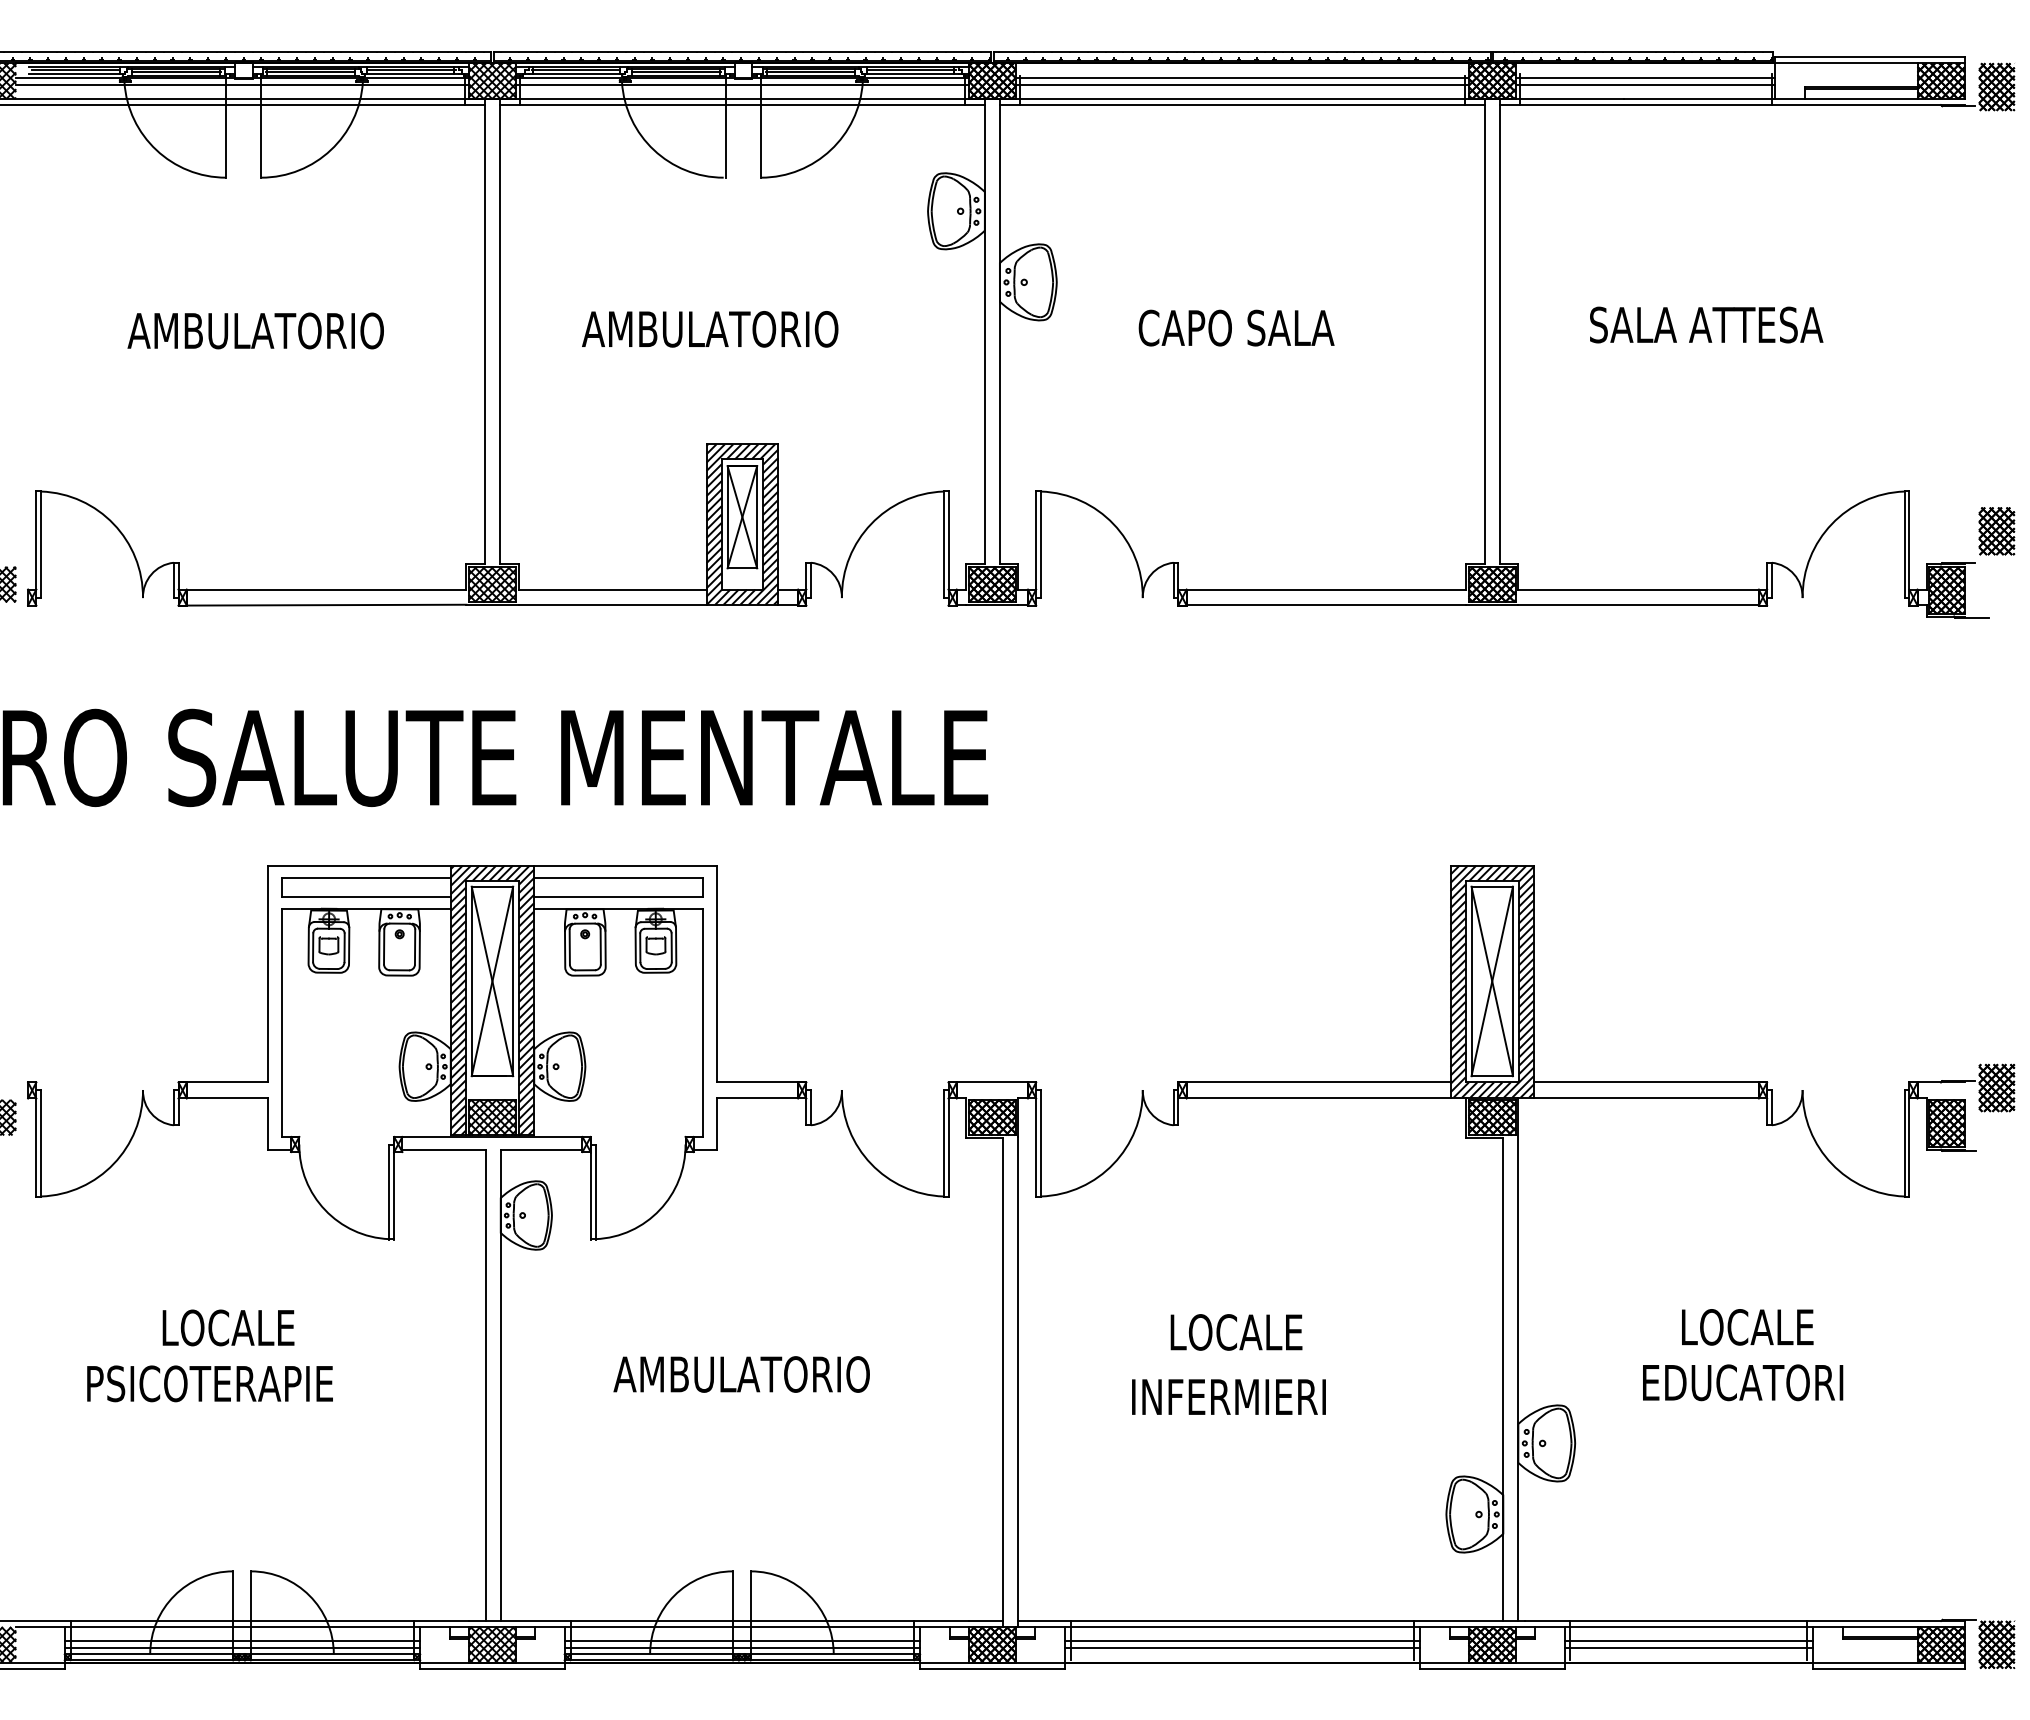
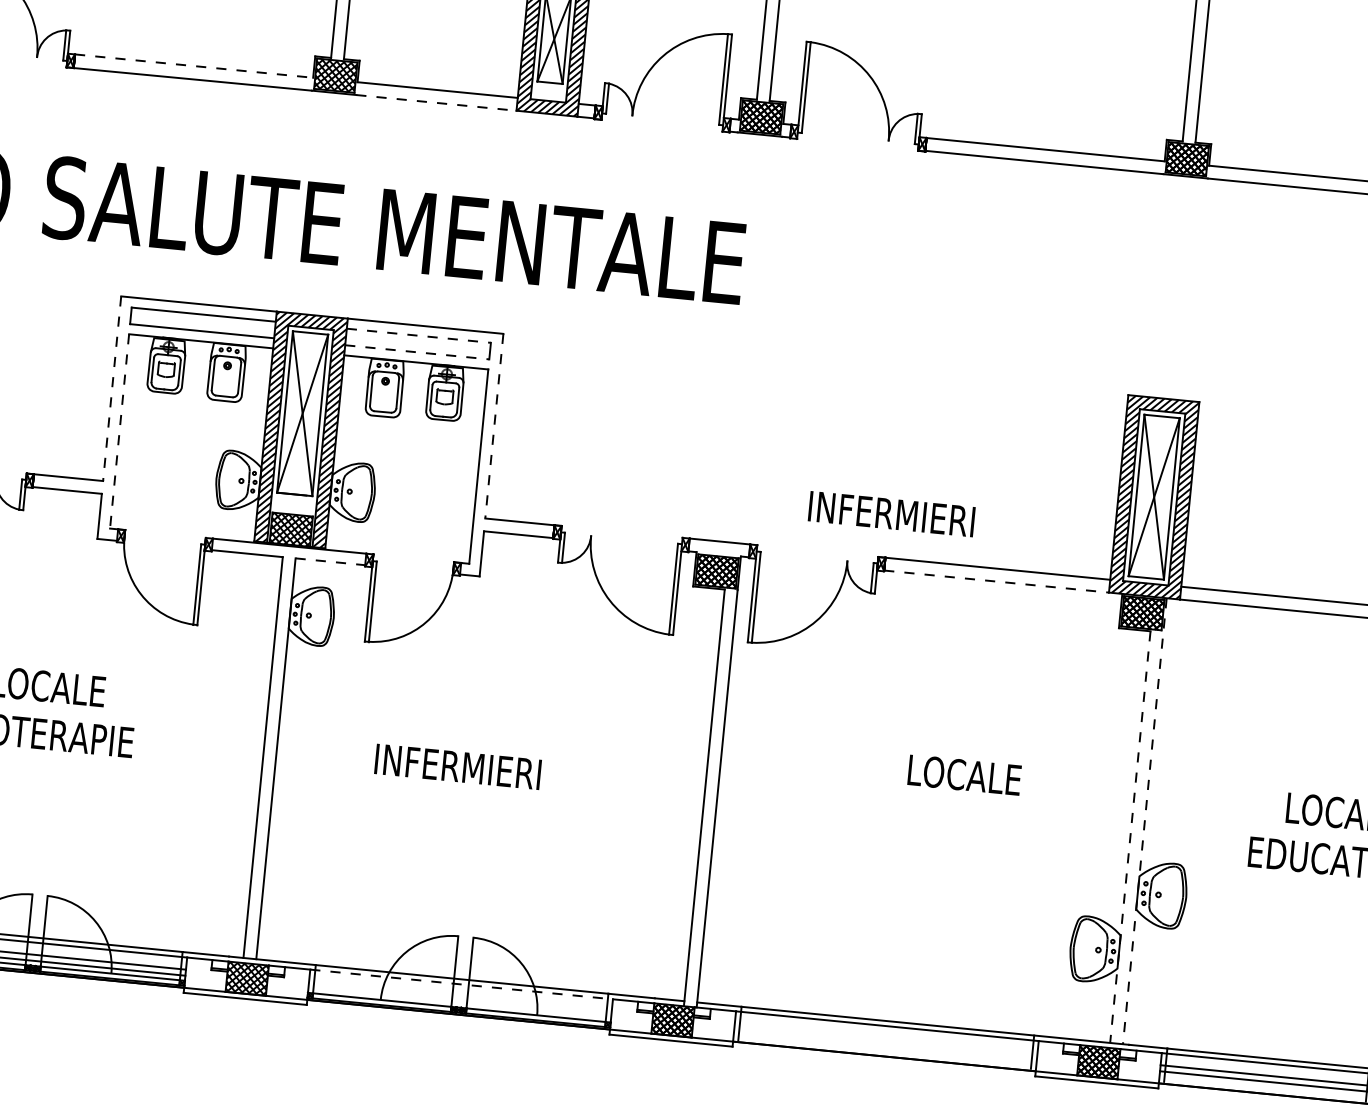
line: (326, 589) -> (194, 66), solid -> dashed
line: (613, 604) -> (437, 102), solid -> dashed
line: (618, 877) -> (418, 335), solid -> dashed
line: (618, 896) -> (417, 351), solid -> dashed
line: (268, 974) -> (112, 389), solid -> dashed
line: (716, 974) -> (494, 426), solid -> dashed
line: (281, 1023) -> (119, 431), solid -> dashed
line: (1318, 1097) -> (996, 581), solid -> dashed
line: (541, 1150) -> (330, 561), solid -> dashed
text: (1236, 1332) -> (964, 775), moved
line: (1518, 1359) -> (1144, 821), solid -> dashed
text: (741, 1374) -> (481, 769), AMBULATORIO -> INFERMIERI
line: (1503, 1379) -> (1130, 837), solid -> dashed
text: (1228, 1396) -> (891, 513), moved
line: (742, 1627) -> (461, 984), solid -> dashed
line: (742, 1641) -> (460, 996), removed
line: (1242, 1641) -> (886, 1038), removed
line: (742, 1648) -> (459, 1002), removed
line: (1242, 1648) -> (885, 1044), removed

